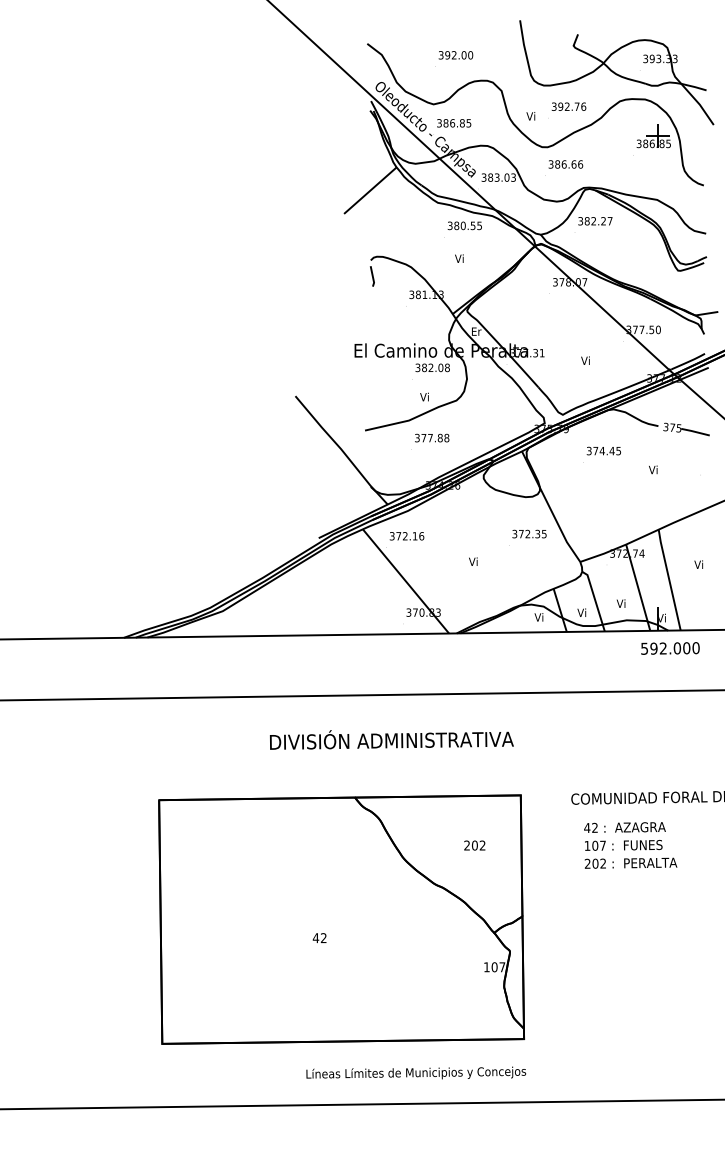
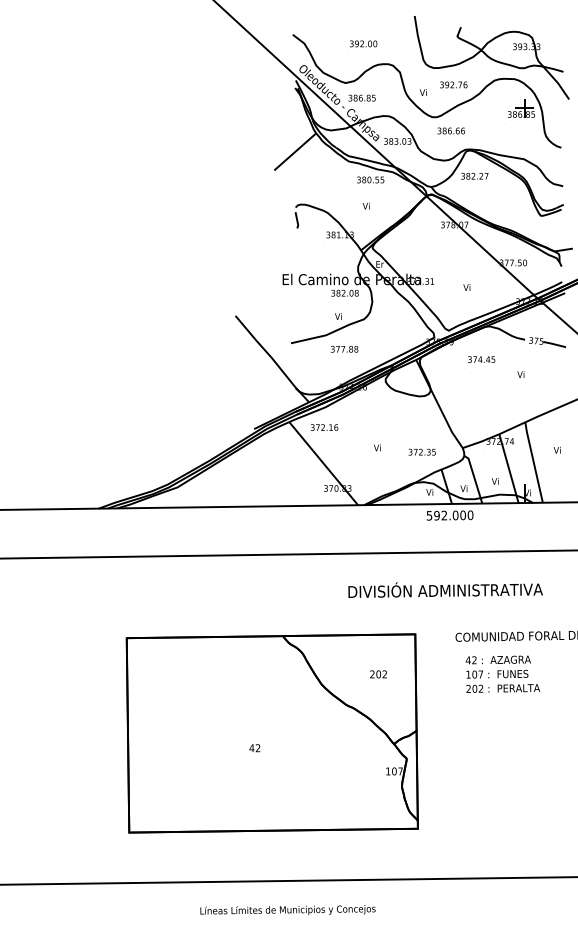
text: (529, 533) -> (422, 451), moved
text: (670, 648) -> (450, 515), moved
text: (391, 739) -> (445, 589), moved
text: (416, 1072) -> (288, 909), moved

